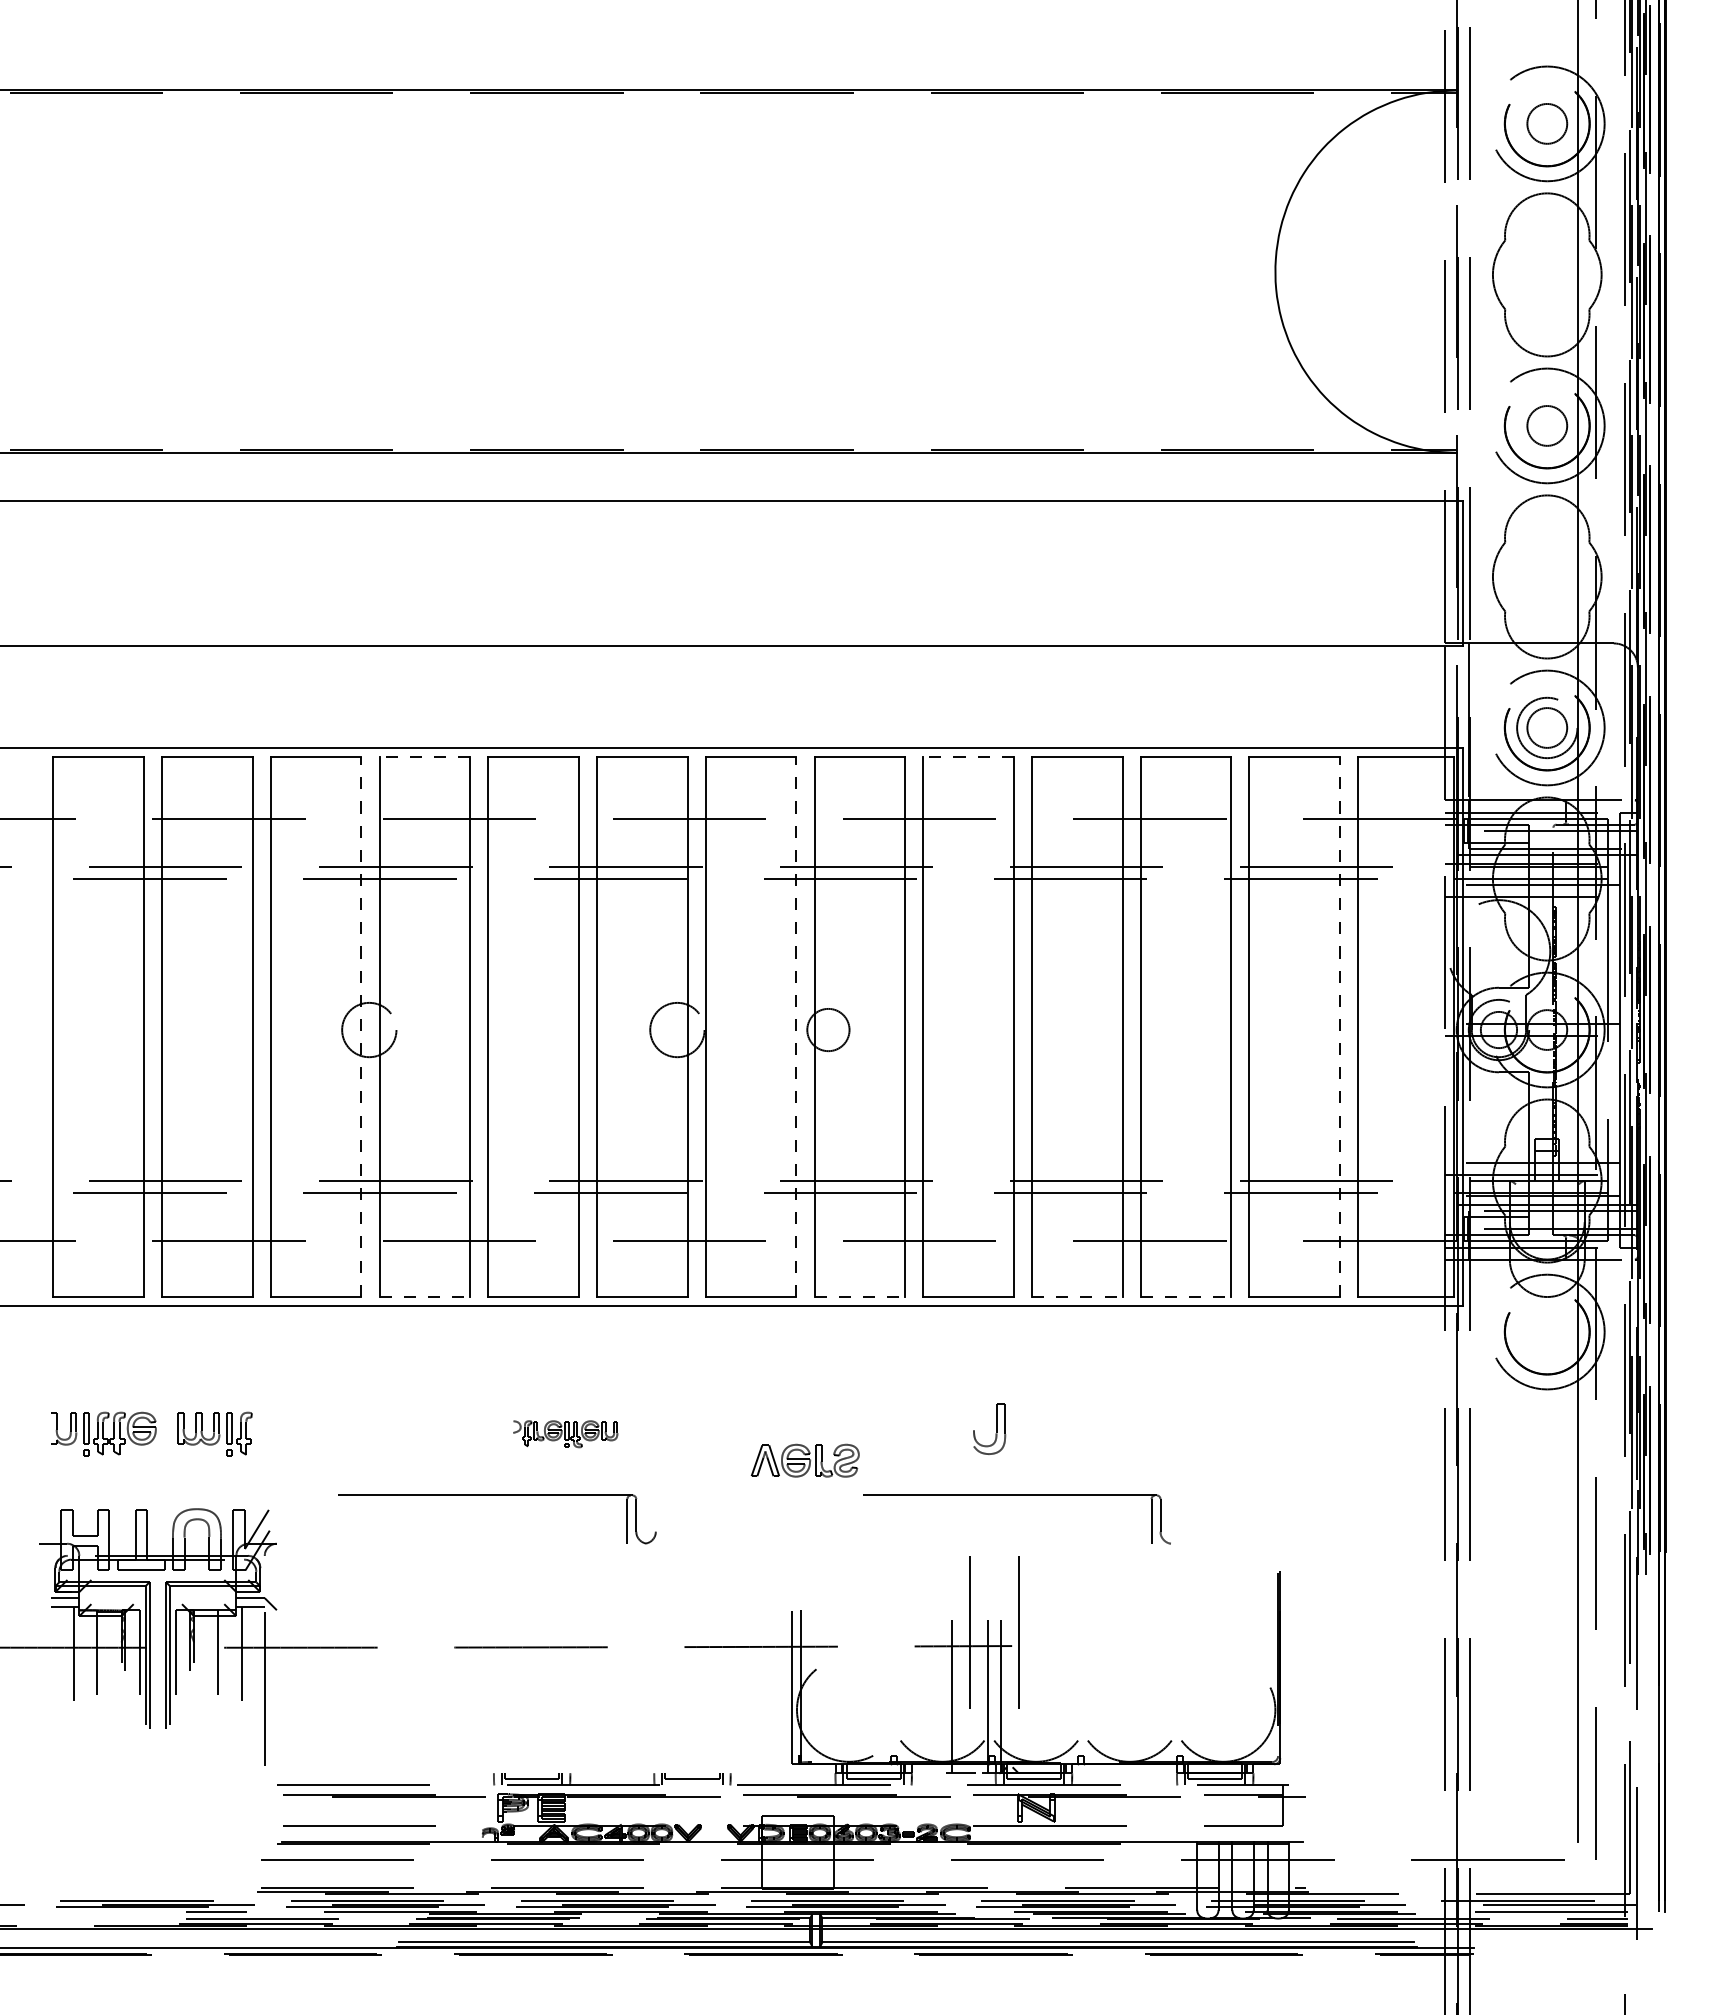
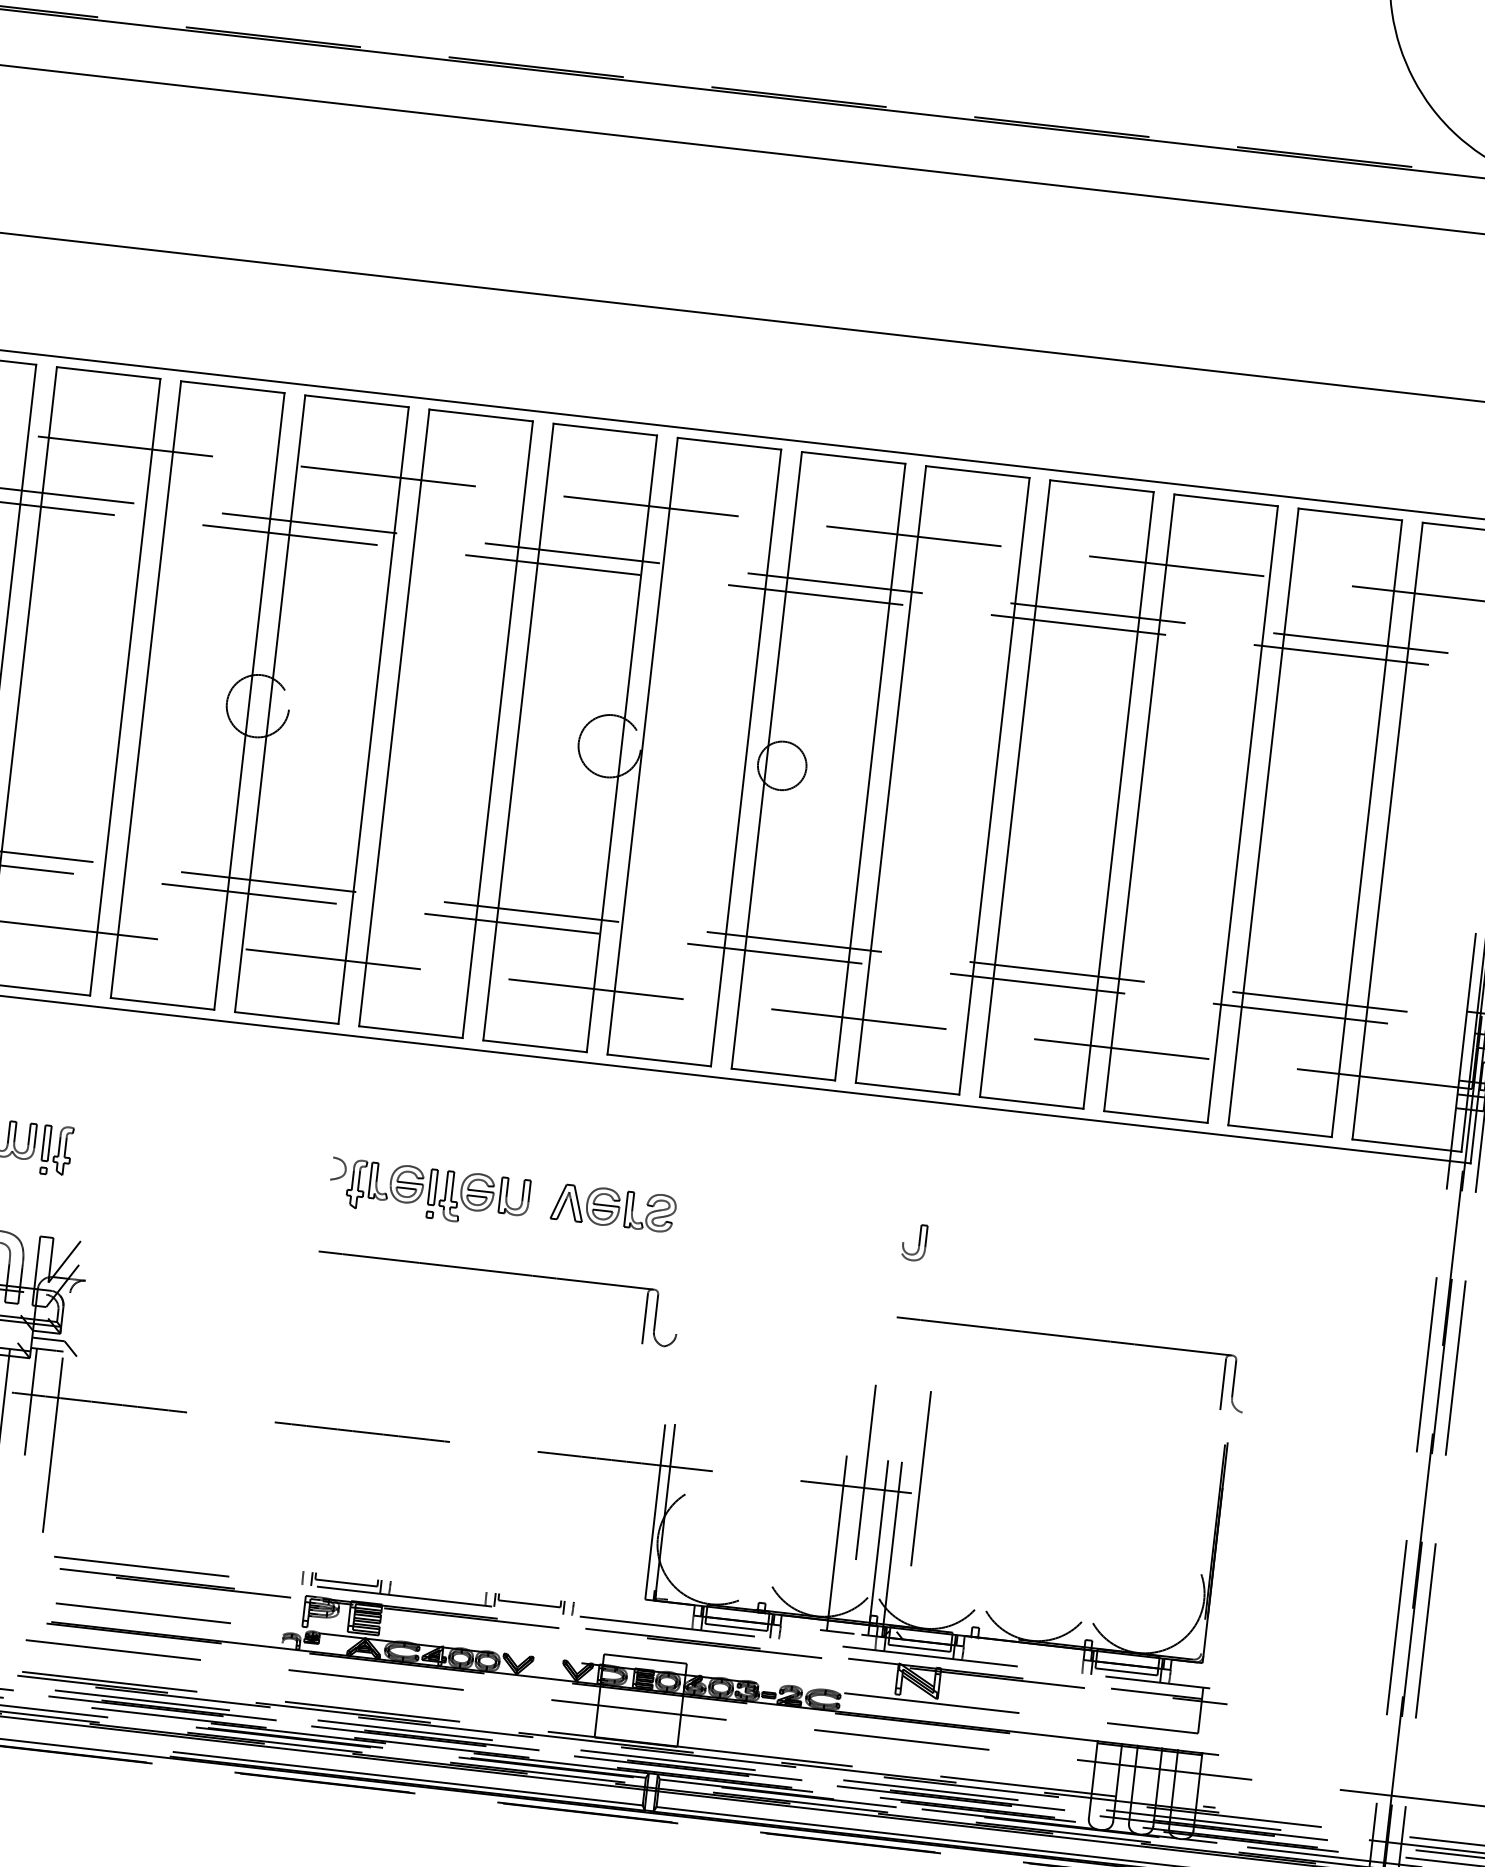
line: (424, 756) -> (356, 400), dashed -> solid
line: (968, 756) -> (977, 471), dashed -> solid
line: (361, 1026) -> (249, 701), dashed -> solid
line: (796, 1026) -> (746, 757), dashed -> solid
line: (1340, 1026) -> (1367, 828), dashed -> solid
line: (425, 1296) -> (287, 1017), dashed -> solid
line: (860, 1296) -> (784, 1074), dashed -> solid
line: (1077, 1296) -> (1031, 1102), dashed -> solid
line: (1186, 1296) -> (1156, 1116), dashed -> solid
part: (989, 1428) -> (914, 1241), size x0.62
part: (565, 1433) -> (429, 1192), size x1.67
part: (804, 1460) -> (612, 1207), moved
part: (497, 1495) -> (500, 1272), moved
part: (1016, 1495) -> (1072, 1337), moved

